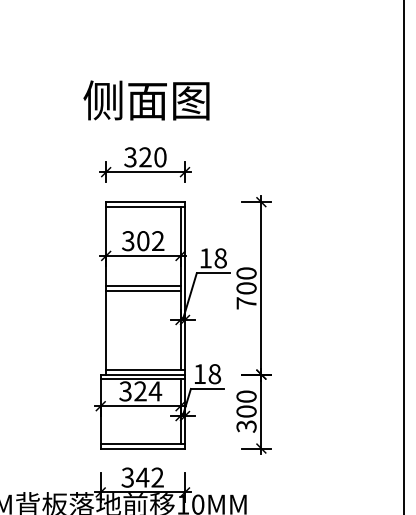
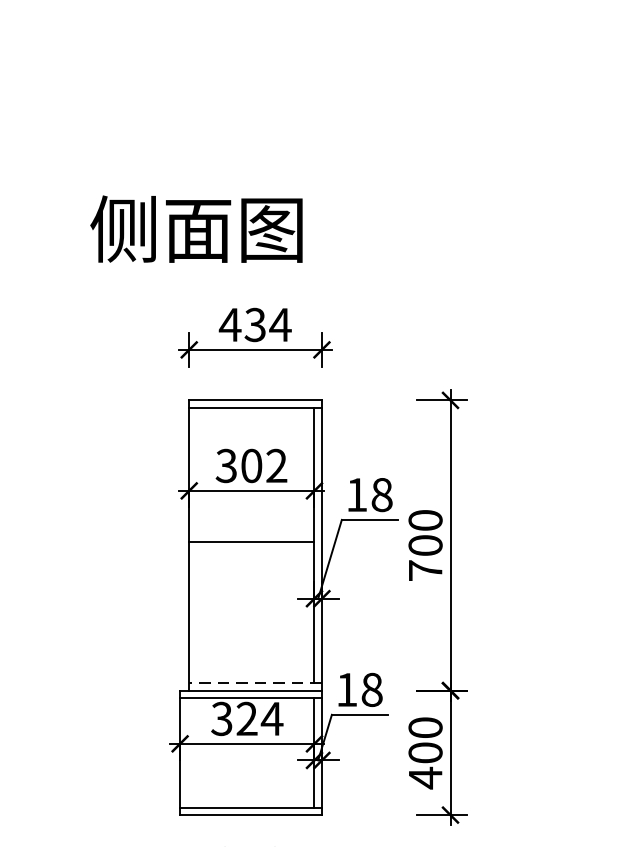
text: (146, 100) -> (196, 229), moved
text: (145, 157) -> (255, 325), 320 -> 434
line: (143, 290) -> (252, 549), removed
line: (145, 370) -> (255, 683), solid -> dashed
text: (246, 426) -> (425, 778), 300 -> 400

